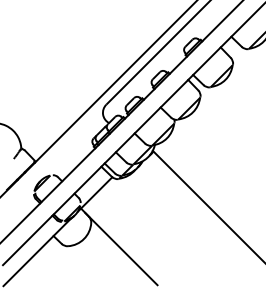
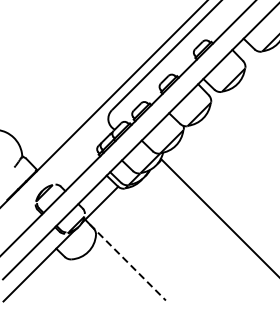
line: (121, 249) -> (127, 262), solid -> dashed

